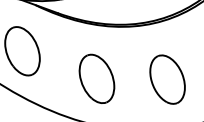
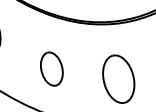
part: (96, 78) -> (51, 68), size x0.7

